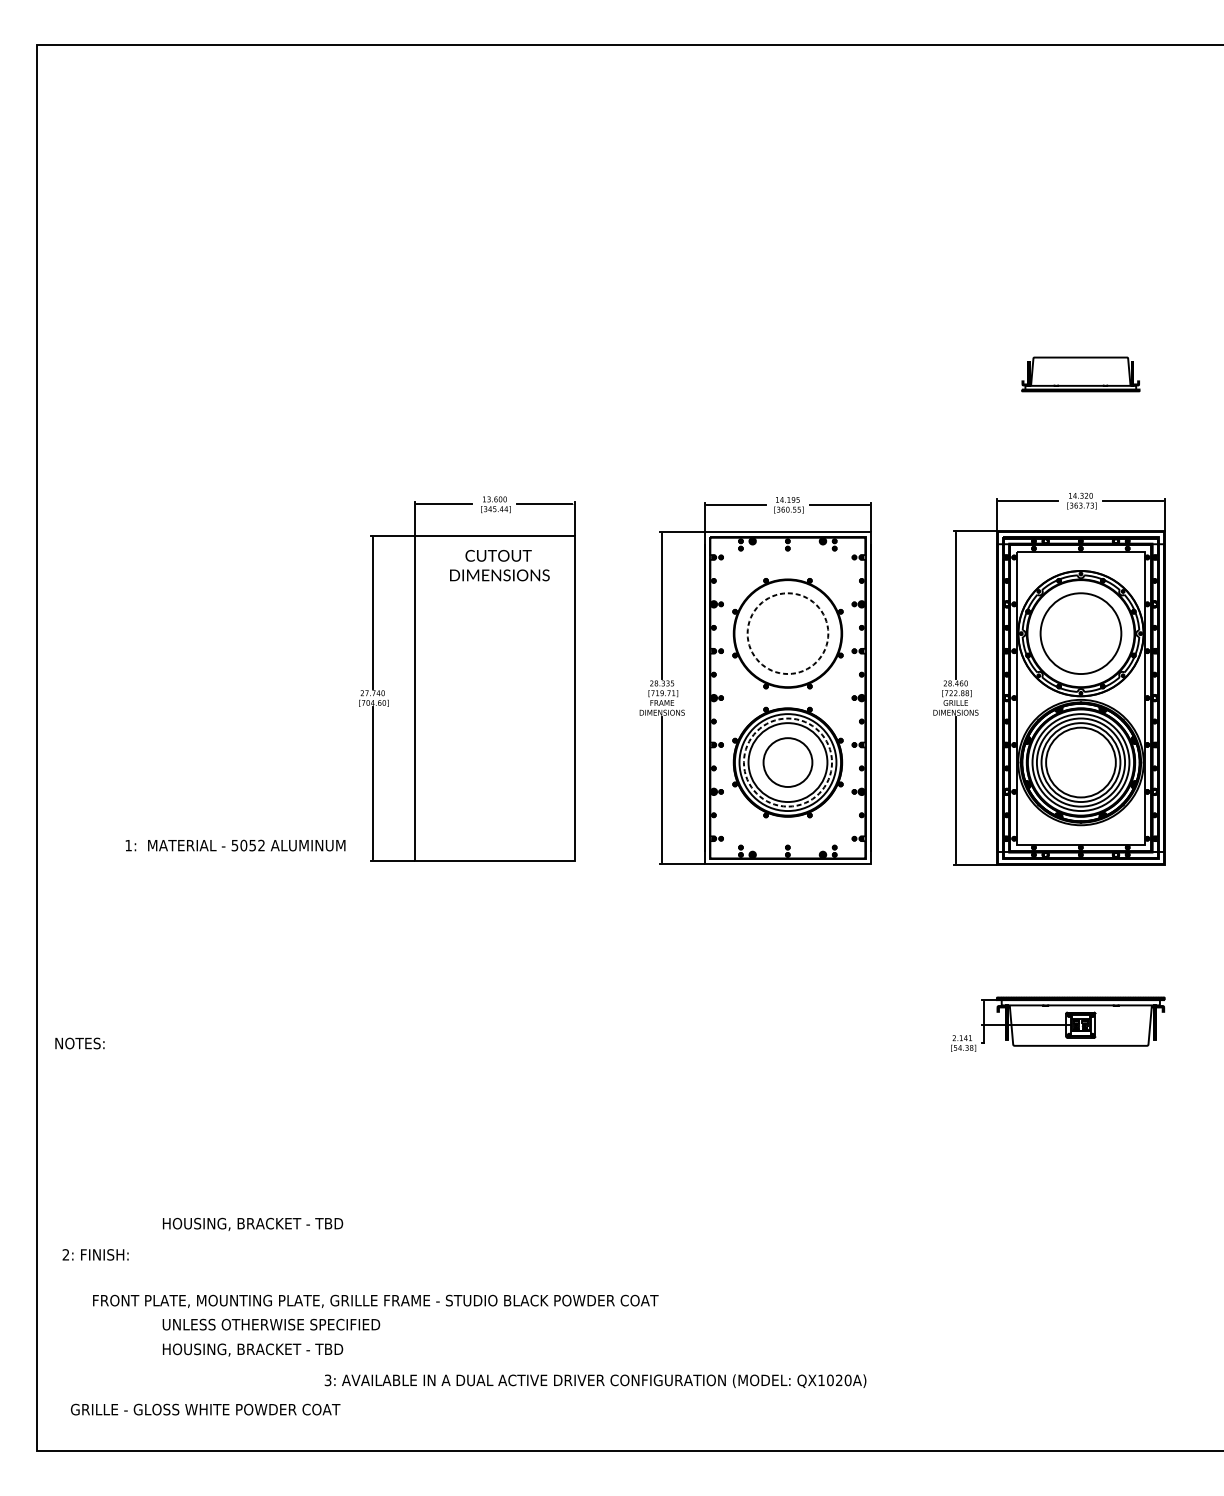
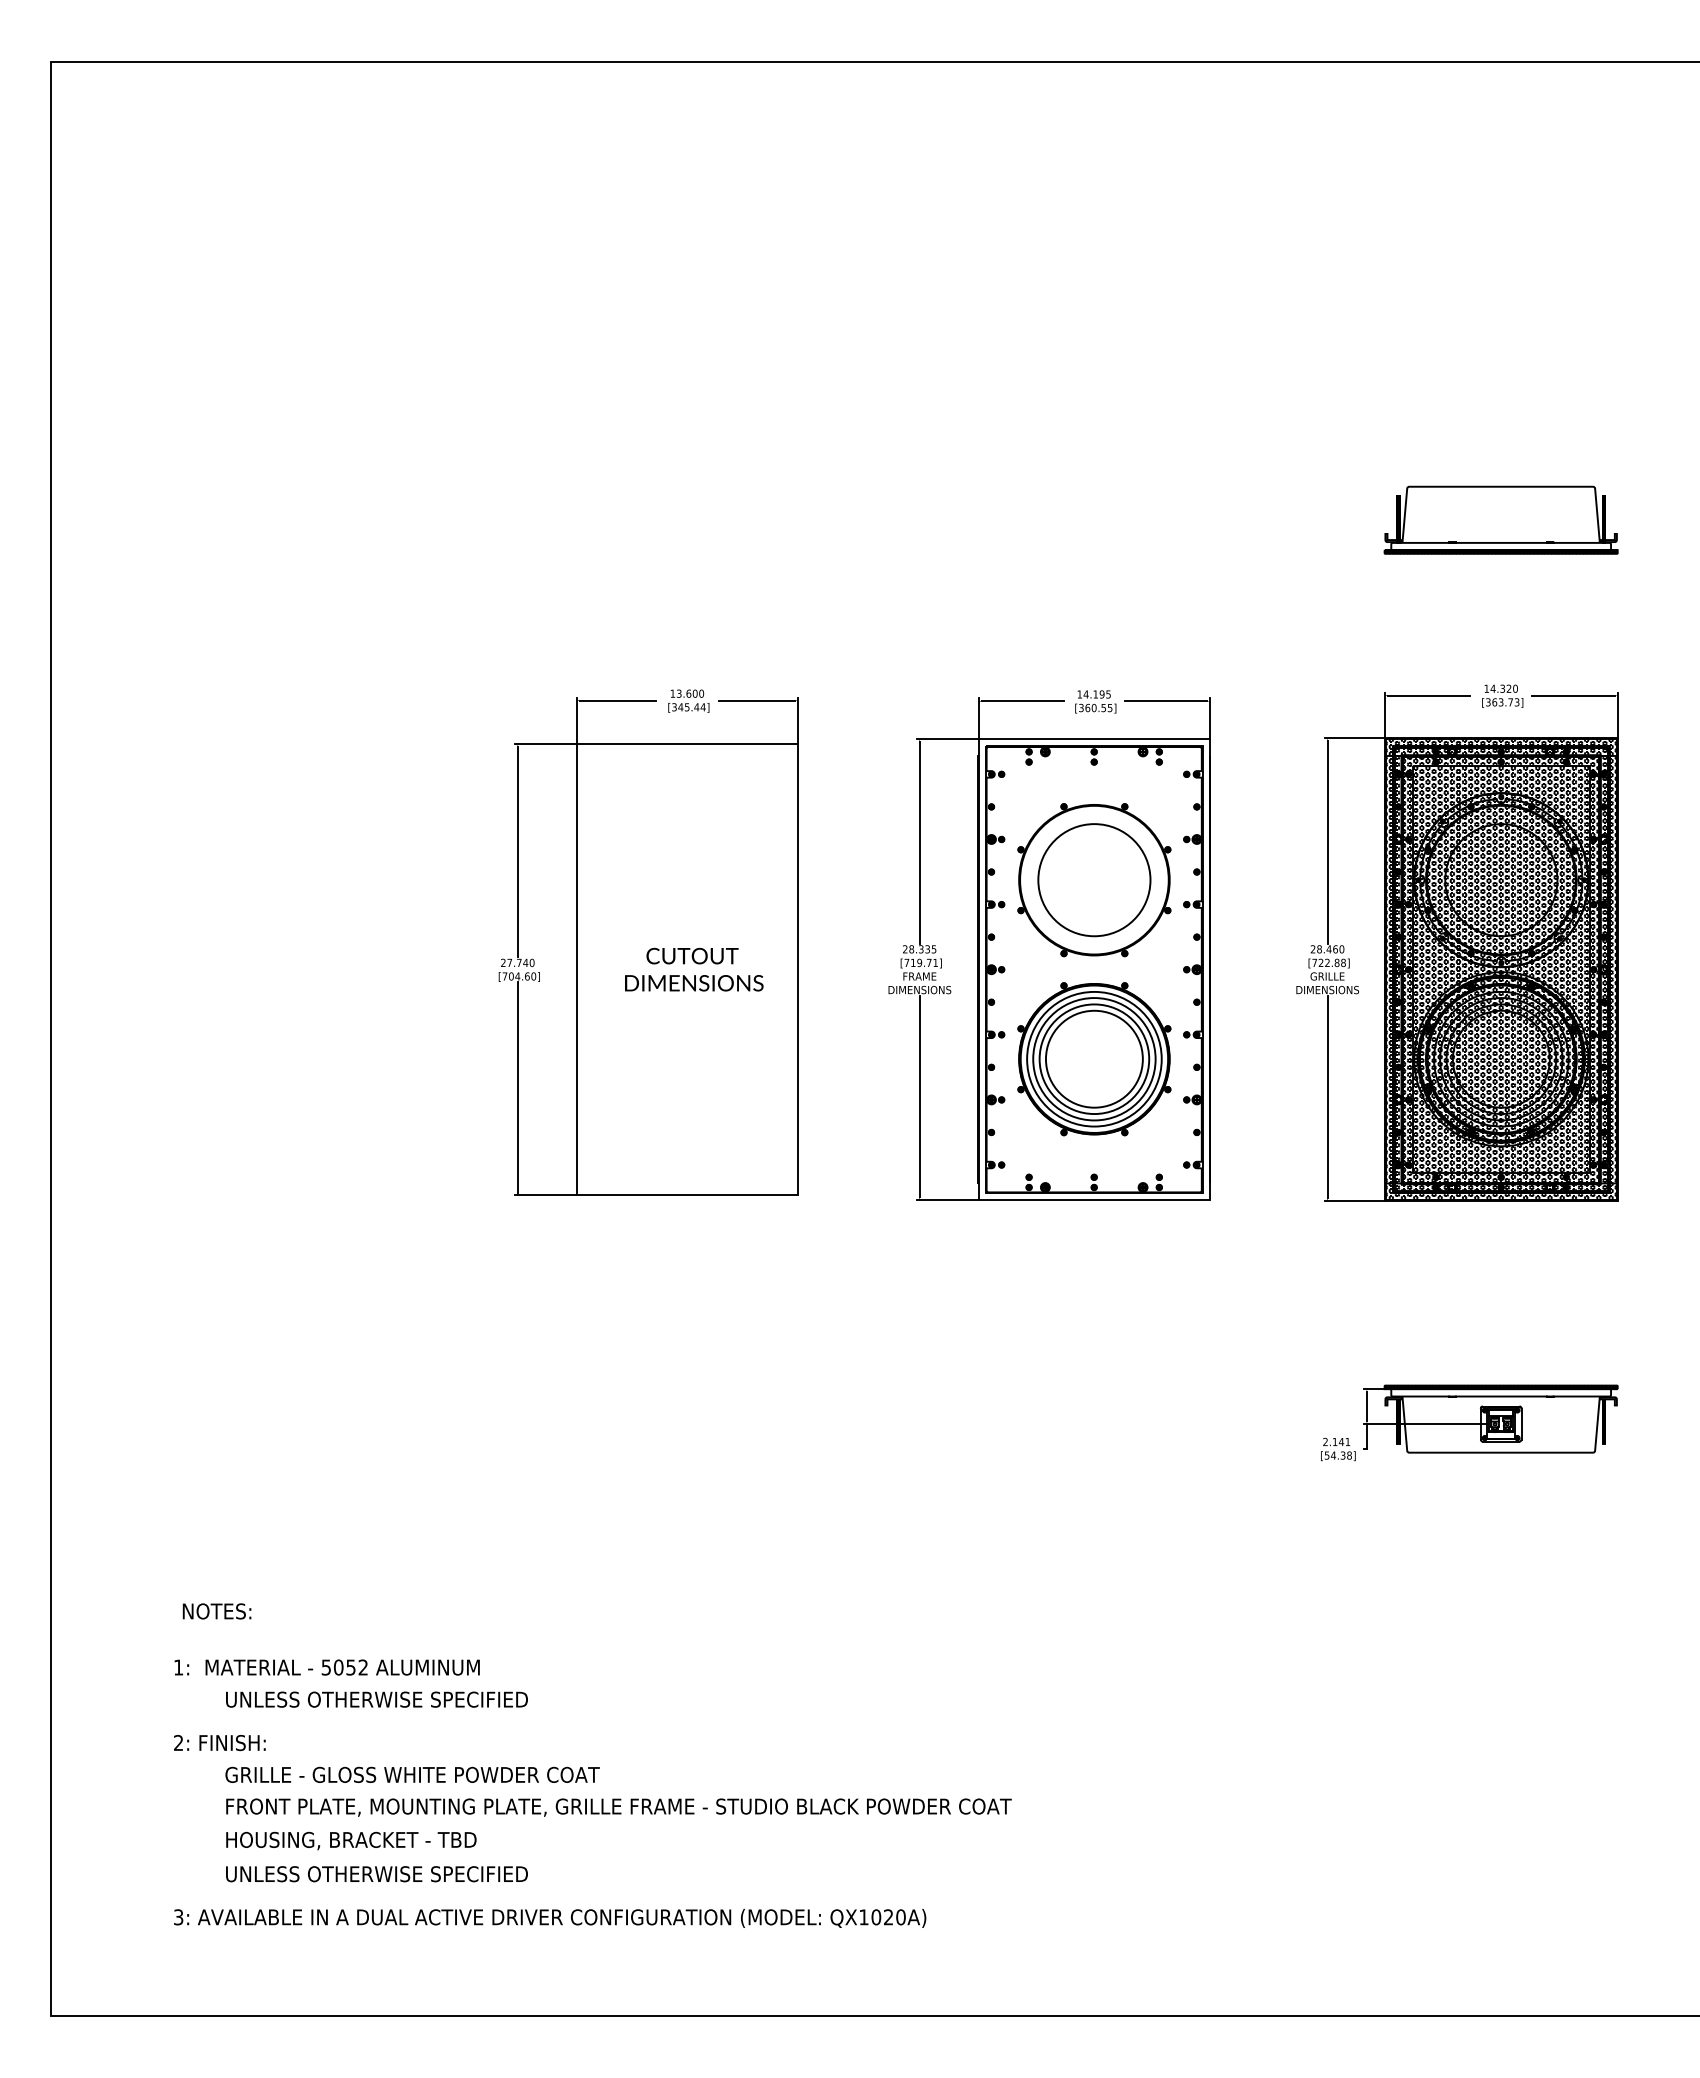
part: (1080, 373) -> (1500, 519), size x1.43
text: (500, 565) -> (694, 969), moved
circle: (788, 633) -> (1094, 880), dashed -> solid
hatch: (1080, 697) -> (1500, 969), added
circle: (787, 762) -> (1093, 1058), size x1.43
circle: (788, 762) -> (1094, 1059), dashed -> solid
text: (235, 845) -> (326, 1667), moved
text: (79, 1043) -> (216, 1611), moved
text: (271, 1224) -> (376, 1700), HOUSING, BRACKET - TBD -> UNLESS OTHERWISE SPECIFIED
text: (95, 1255) -> (219, 1743), moved
text: (375, 1301) -> (618, 1807), moved
text: (271, 1325) -> (376, 1840), UNLESS OTHERWISE SPECIFIED -> HOUSING, BRACKET - TBD
text: (271, 1350) -> (376, 1875), HOUSING, BRACKET - TBD -> UNLESS OTHERWISE SPECIFIED
text: (595, 1380) -> (550, 1917), moved
text: (205, 1409) -> (412, 1774), moved

